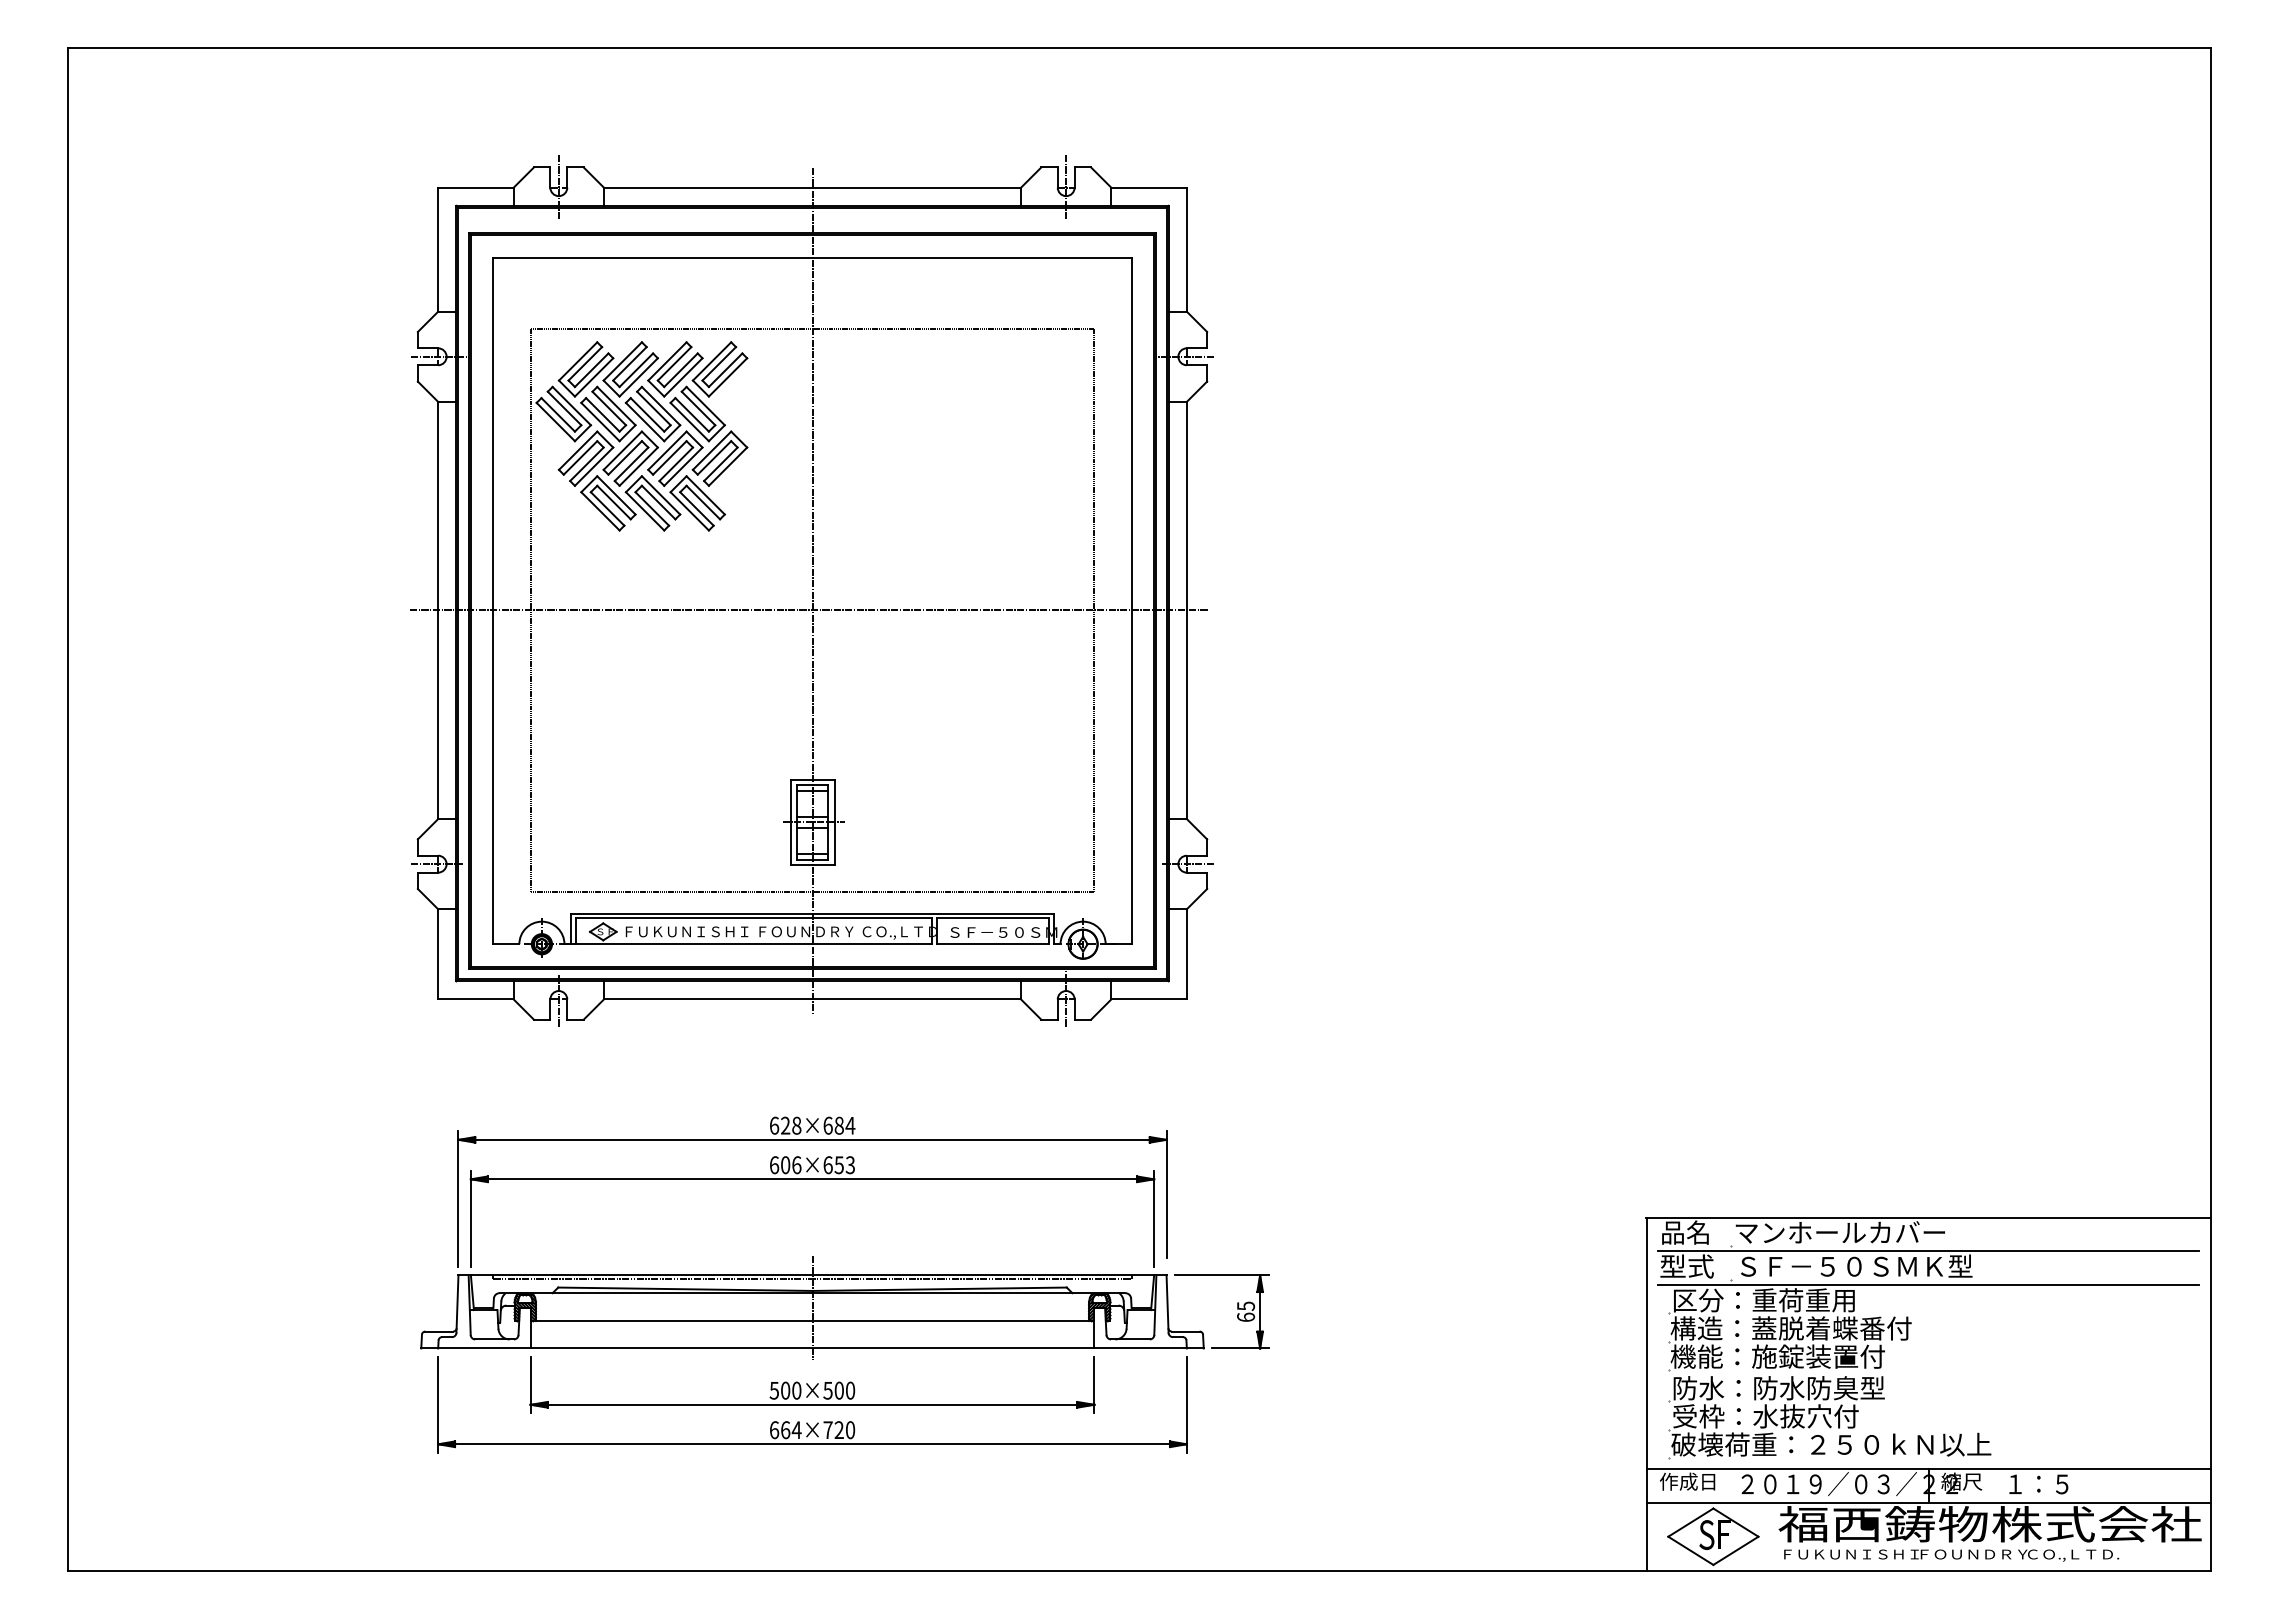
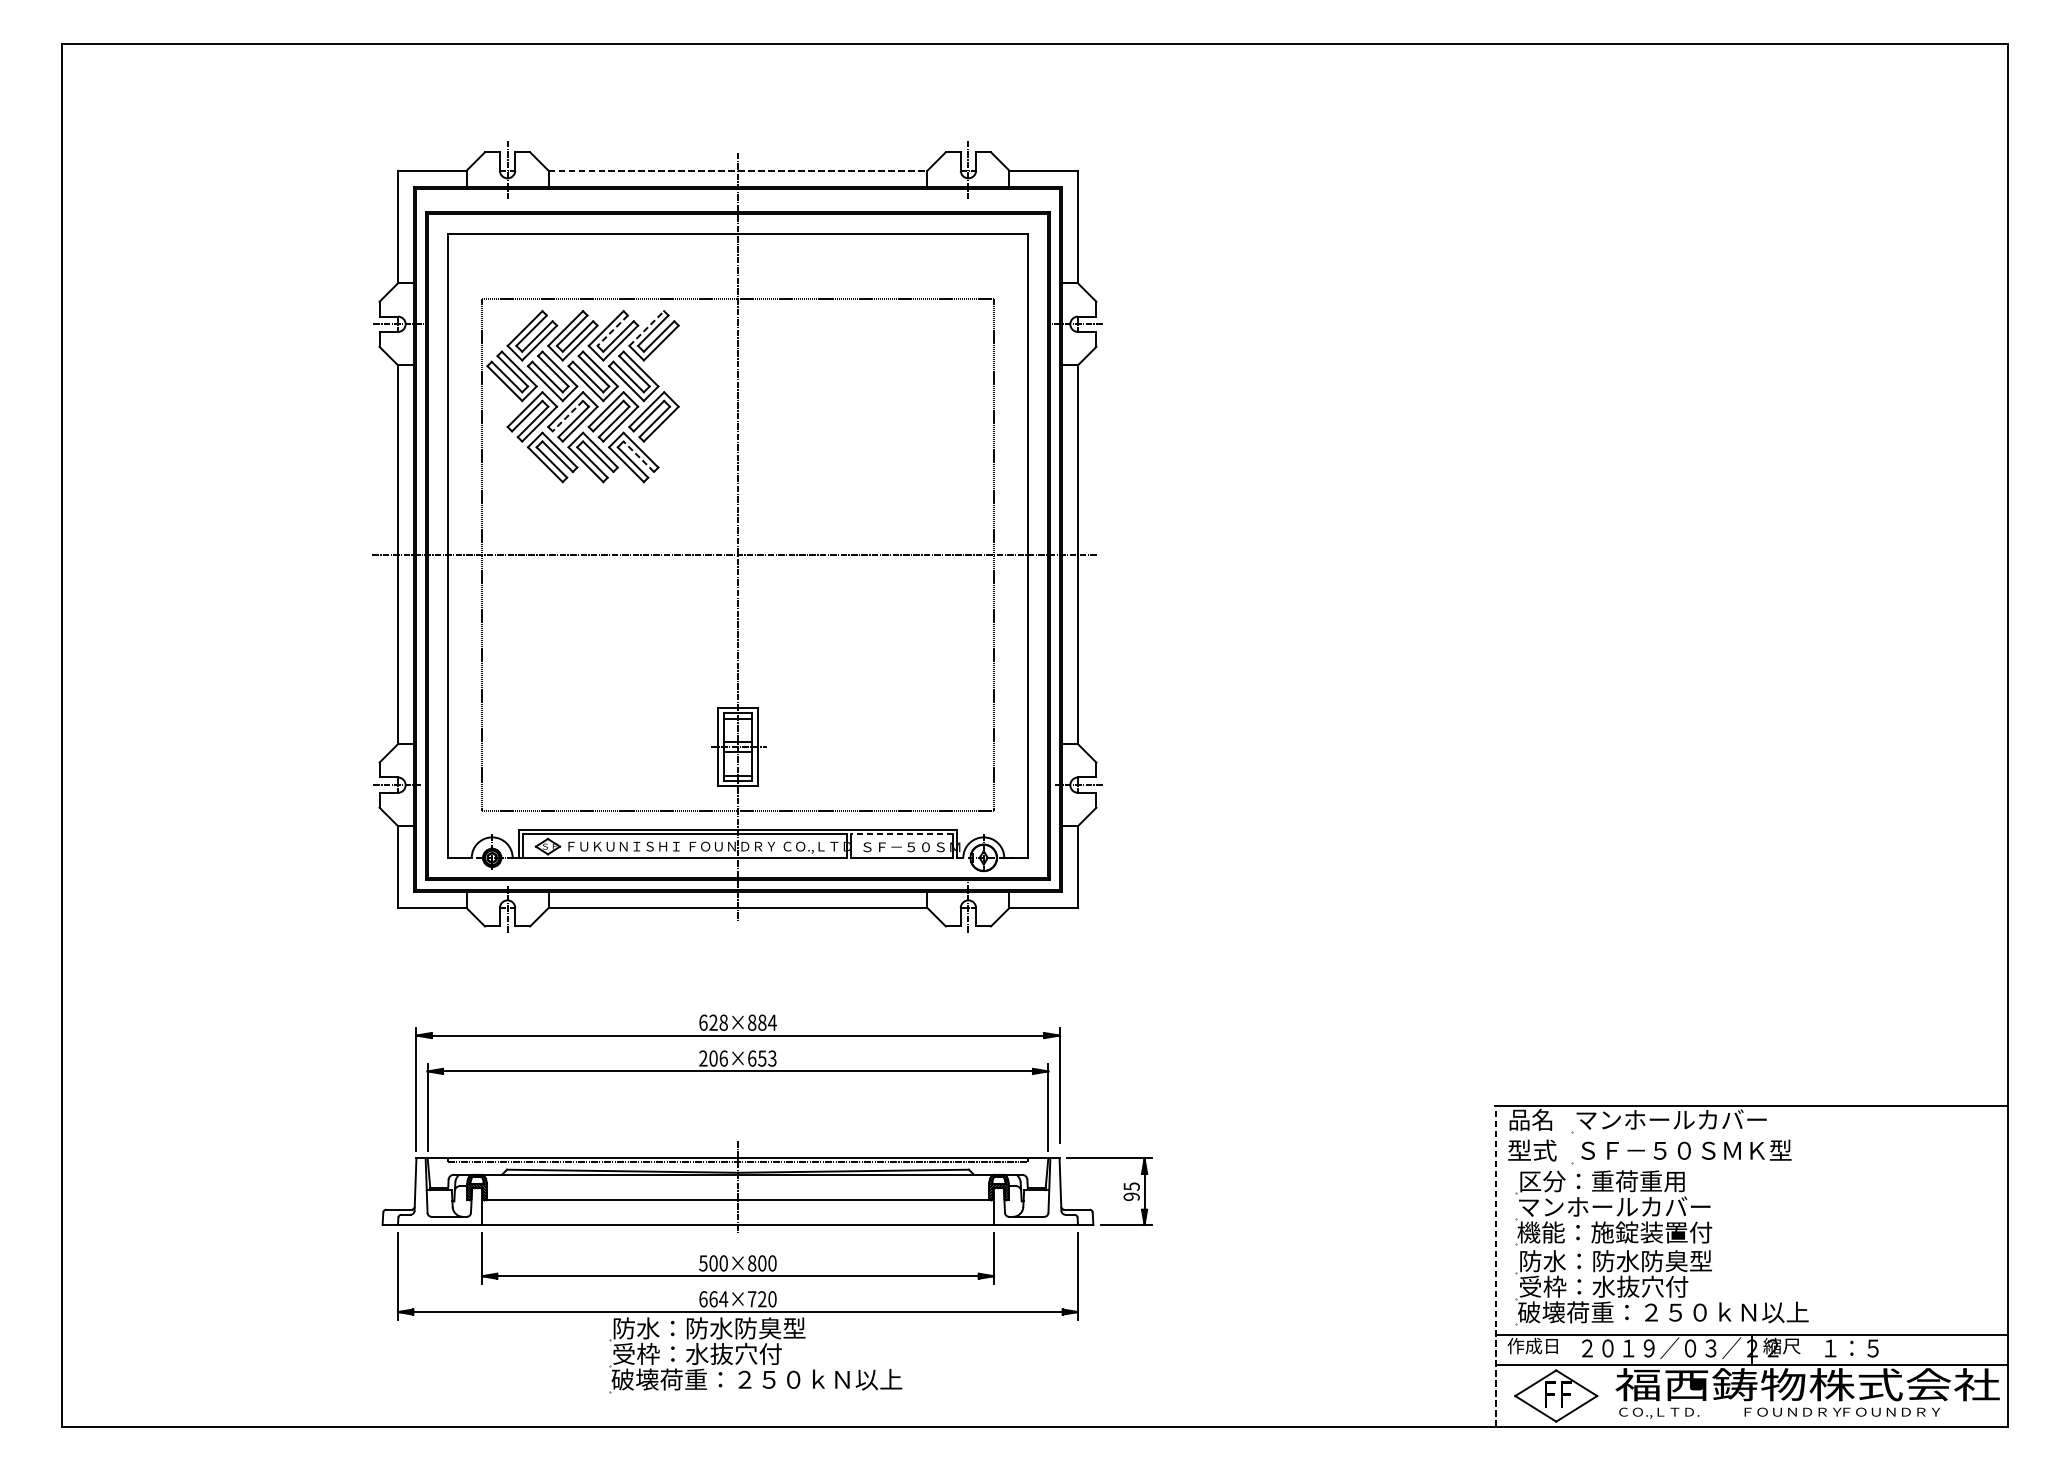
line: (812, 187) -> (737, 170), solid -> dashed
line: (712, 361) -> (647, 328), solid -> dashed
line: (674, 363) -> (612, 330), solid -> dashed
line: (625, 457) -> (568, 415), solid -> dashed
line: (703, 502) -> (638, 456), solid -> dashed
line: (992, 918) -> (901, 834), solid -> dashed
text: (827, 1125) -> (751, 1022), 628×684 -> 628×884
text: (774, 1165) -> (703, 1058), 606×653 -> 206×653
line: (1927, 1251) -> (1750, 1136), removed
line: (1927, 1285) -> (1750, 1167), removed
text: (1246, 1316) -> (1132, 1196), 65 -> 95
text: (1790, 1328) -> (1626, 1206), 構造：蓋脱着蝶番付 -> マンホールカバー
text: (827, 1390) -> (751, 1263), 500×500 -> 500×800
line: (1646, 1393) -> (1495, 1265), solid -> dashed
part: (831, 1491) -> (755, 1354), added
text: (1706, 1535) -> (1550, 1394), S -> F
text: (1850, 1555) -> (1680, 1413), ＦＵＫＵＮＩＳＨＩ -> ＣＯ.,ＬＴＤ.
text: (2081, 1555) -> (1890, 1413), ＣＯ.,ＬＴＤ. -> ＦＯＵＮＤＲＹ

